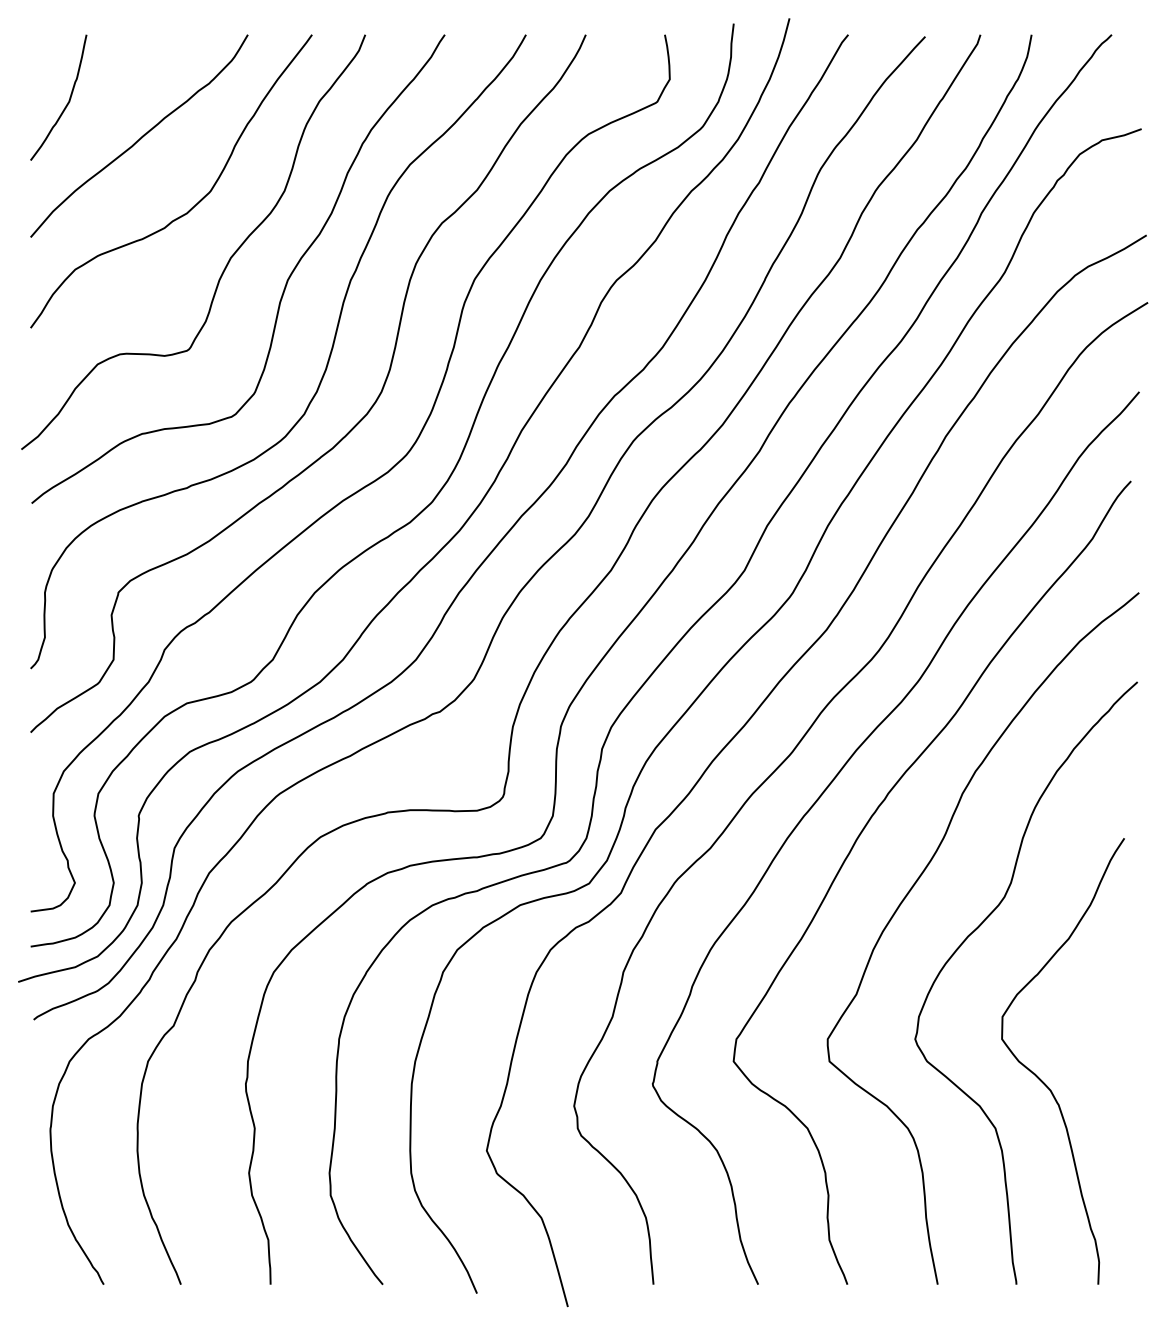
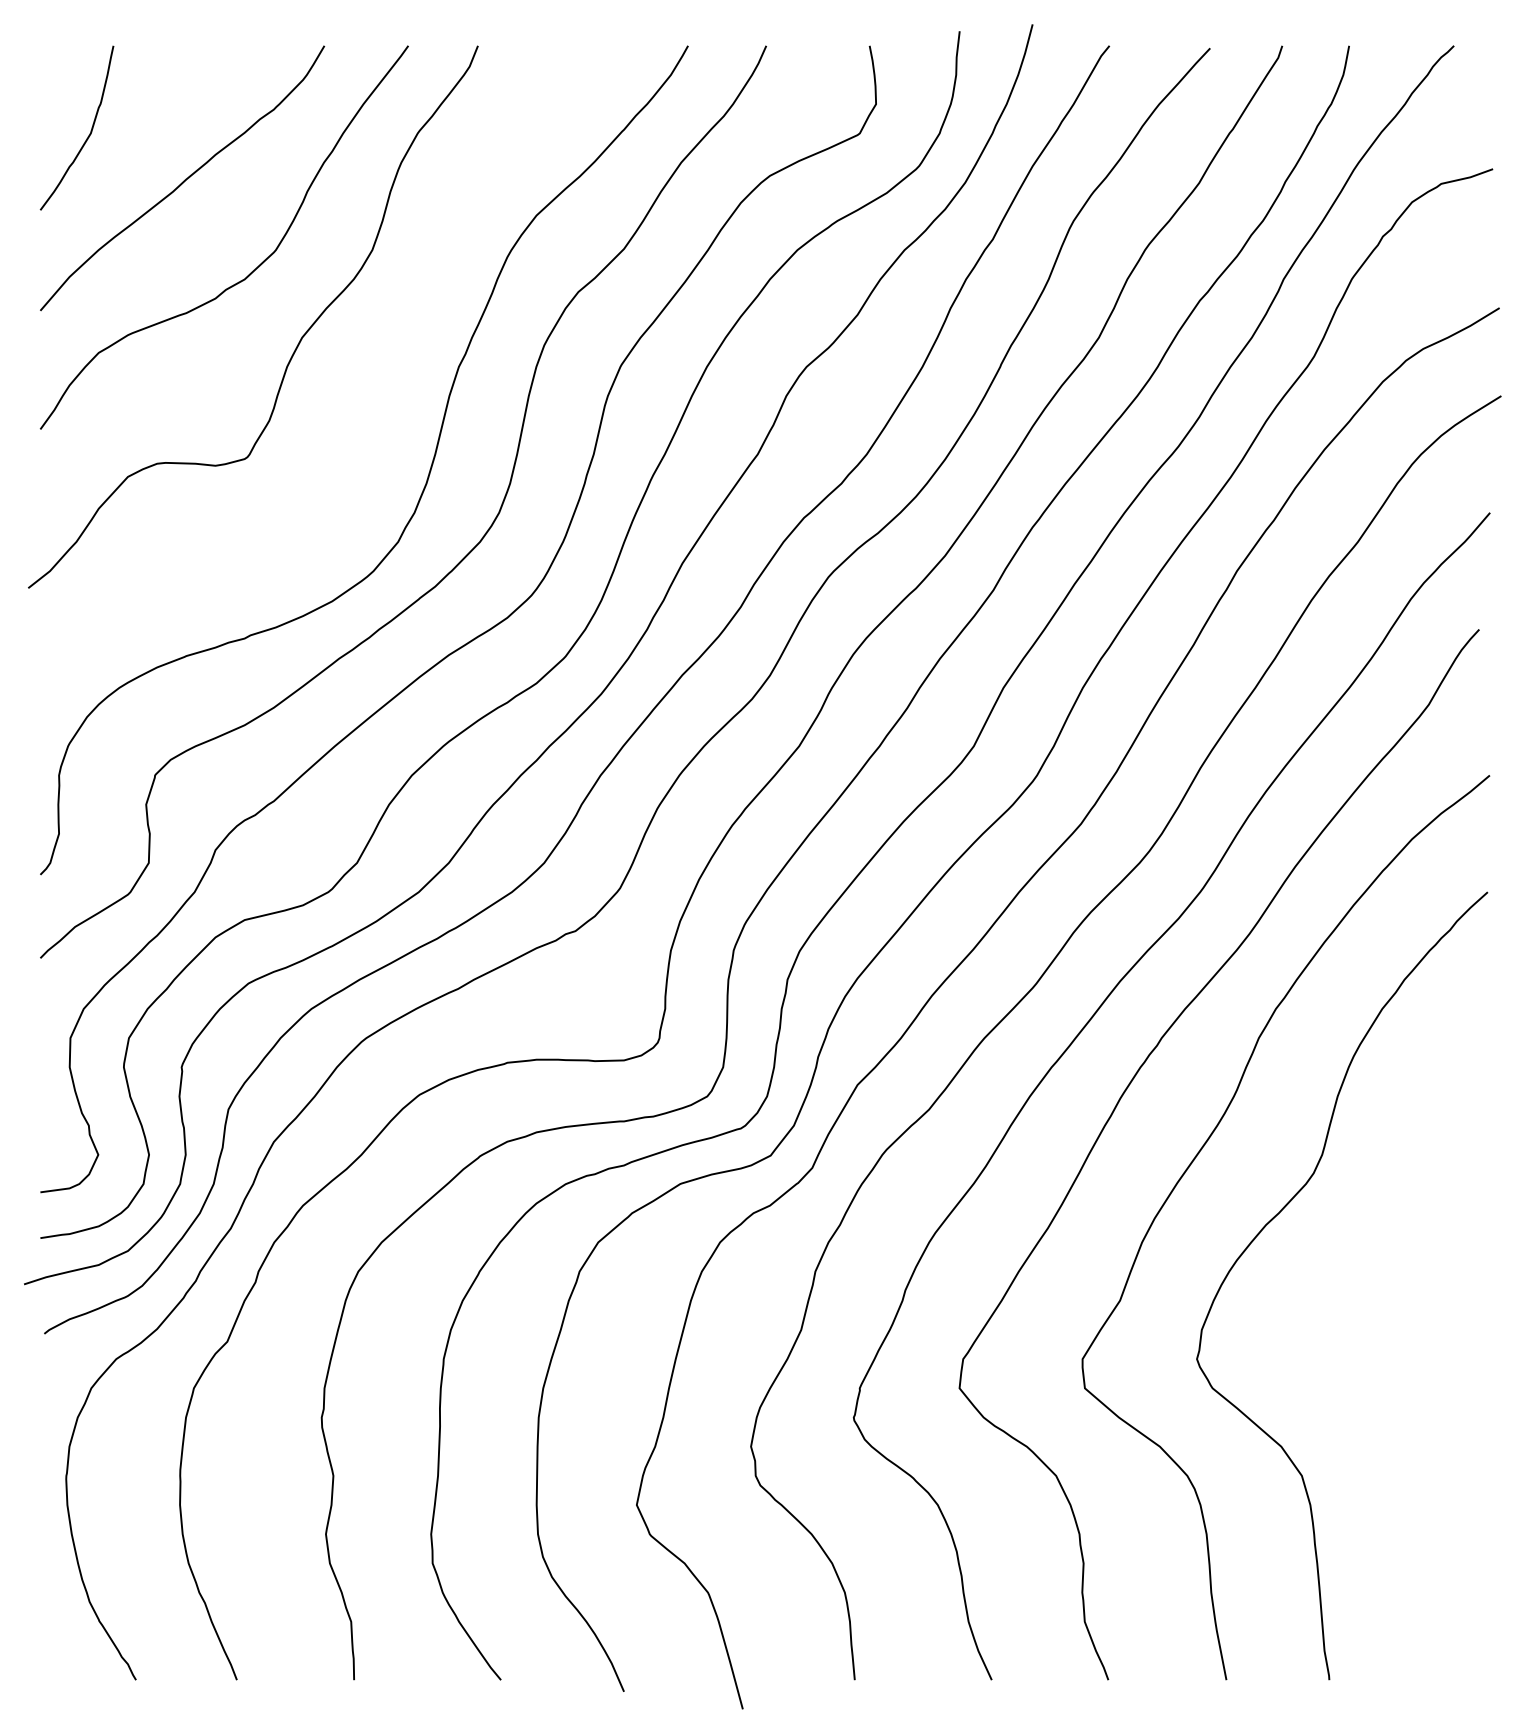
curve: (285, 284) -> (373, 372), removed
curve: (1043, 1081) -> (1364, 1414), removed

